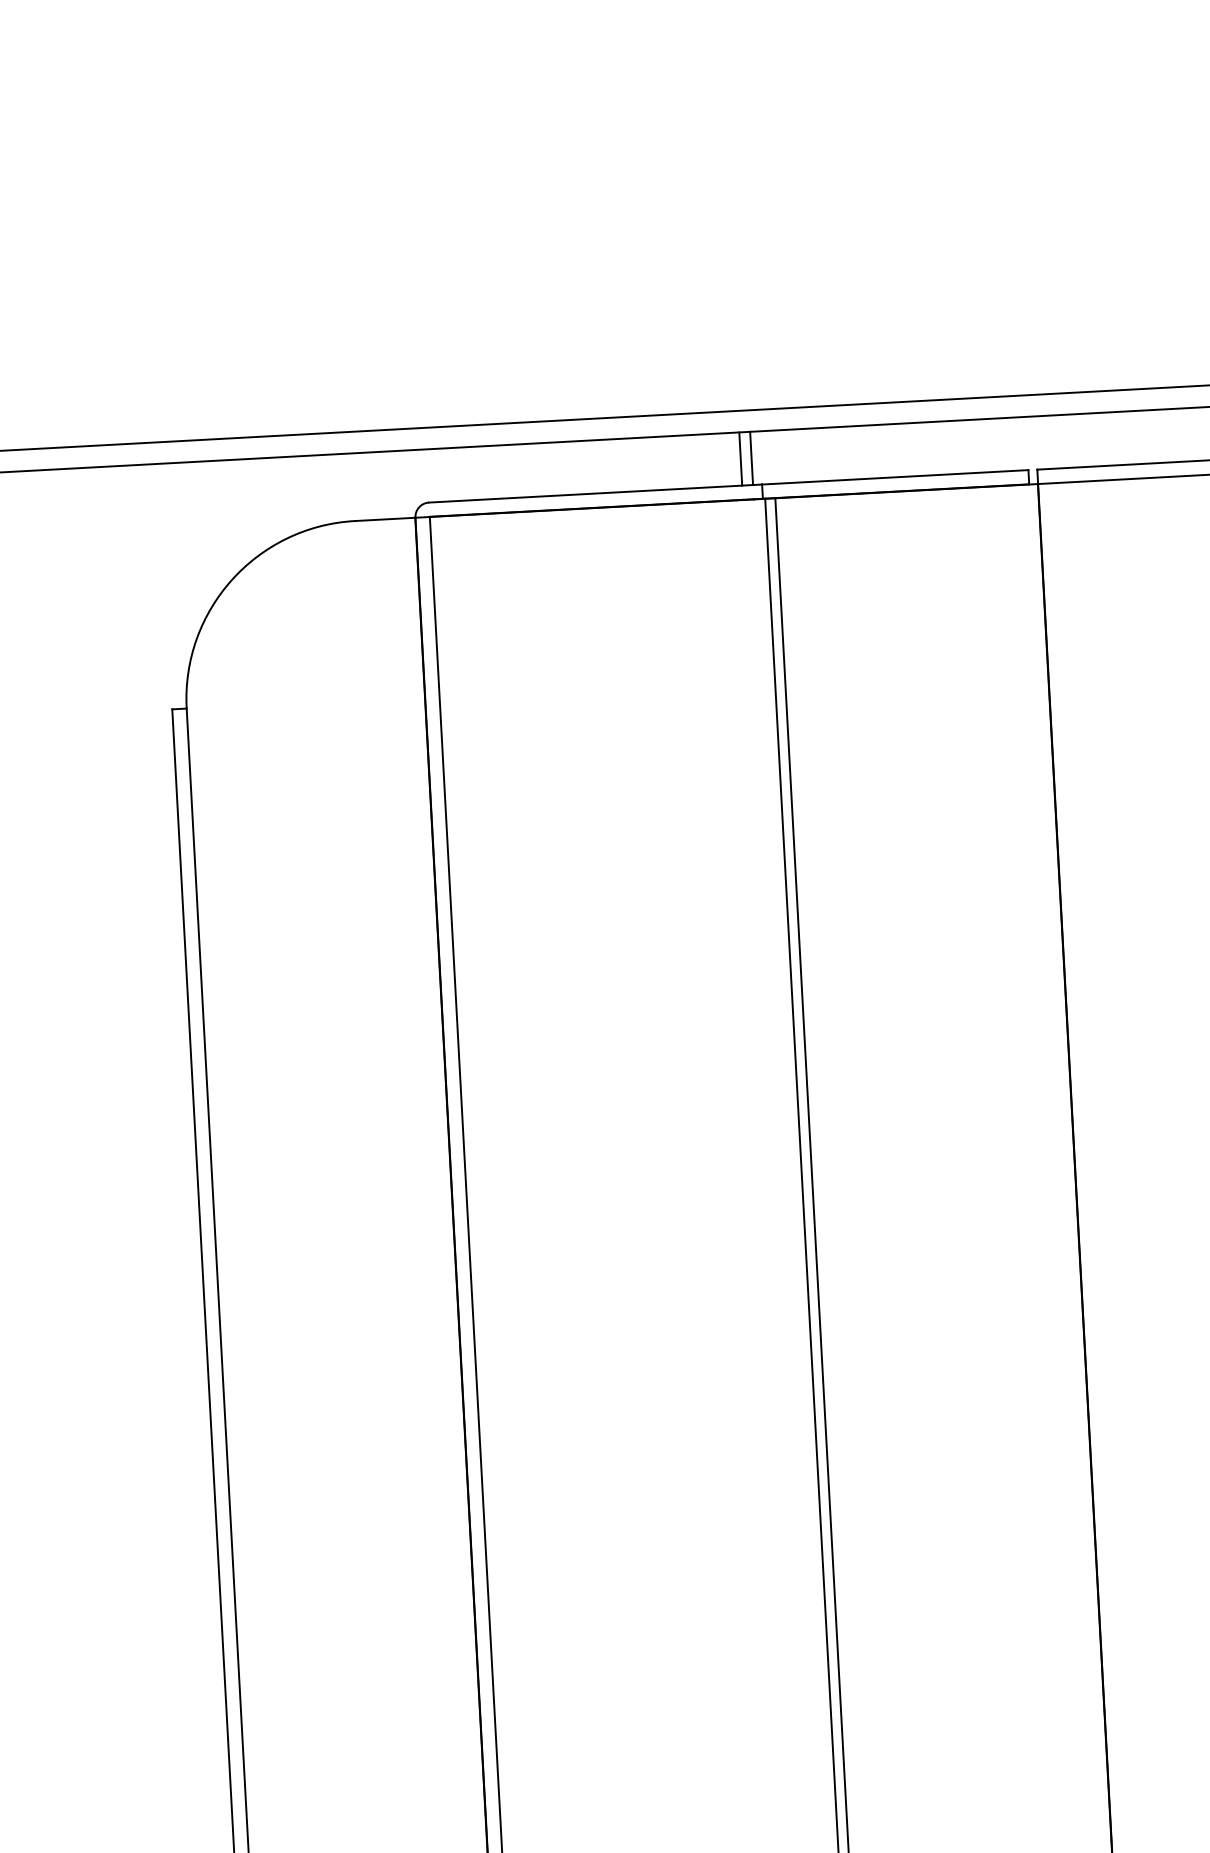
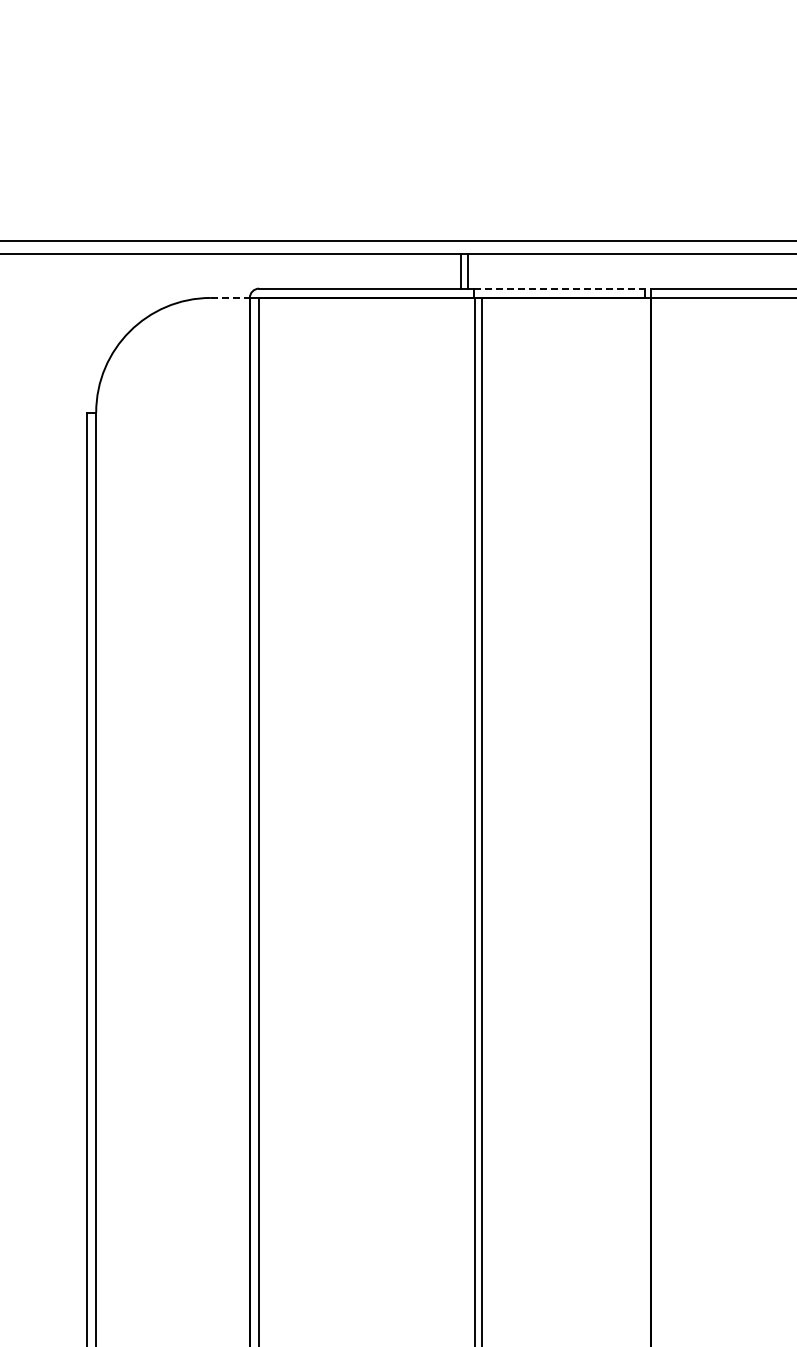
line: (895, 477) -> (559, 288), solid -> dashed
line: (385, 518) -> (230, 297), solid -> dashed

